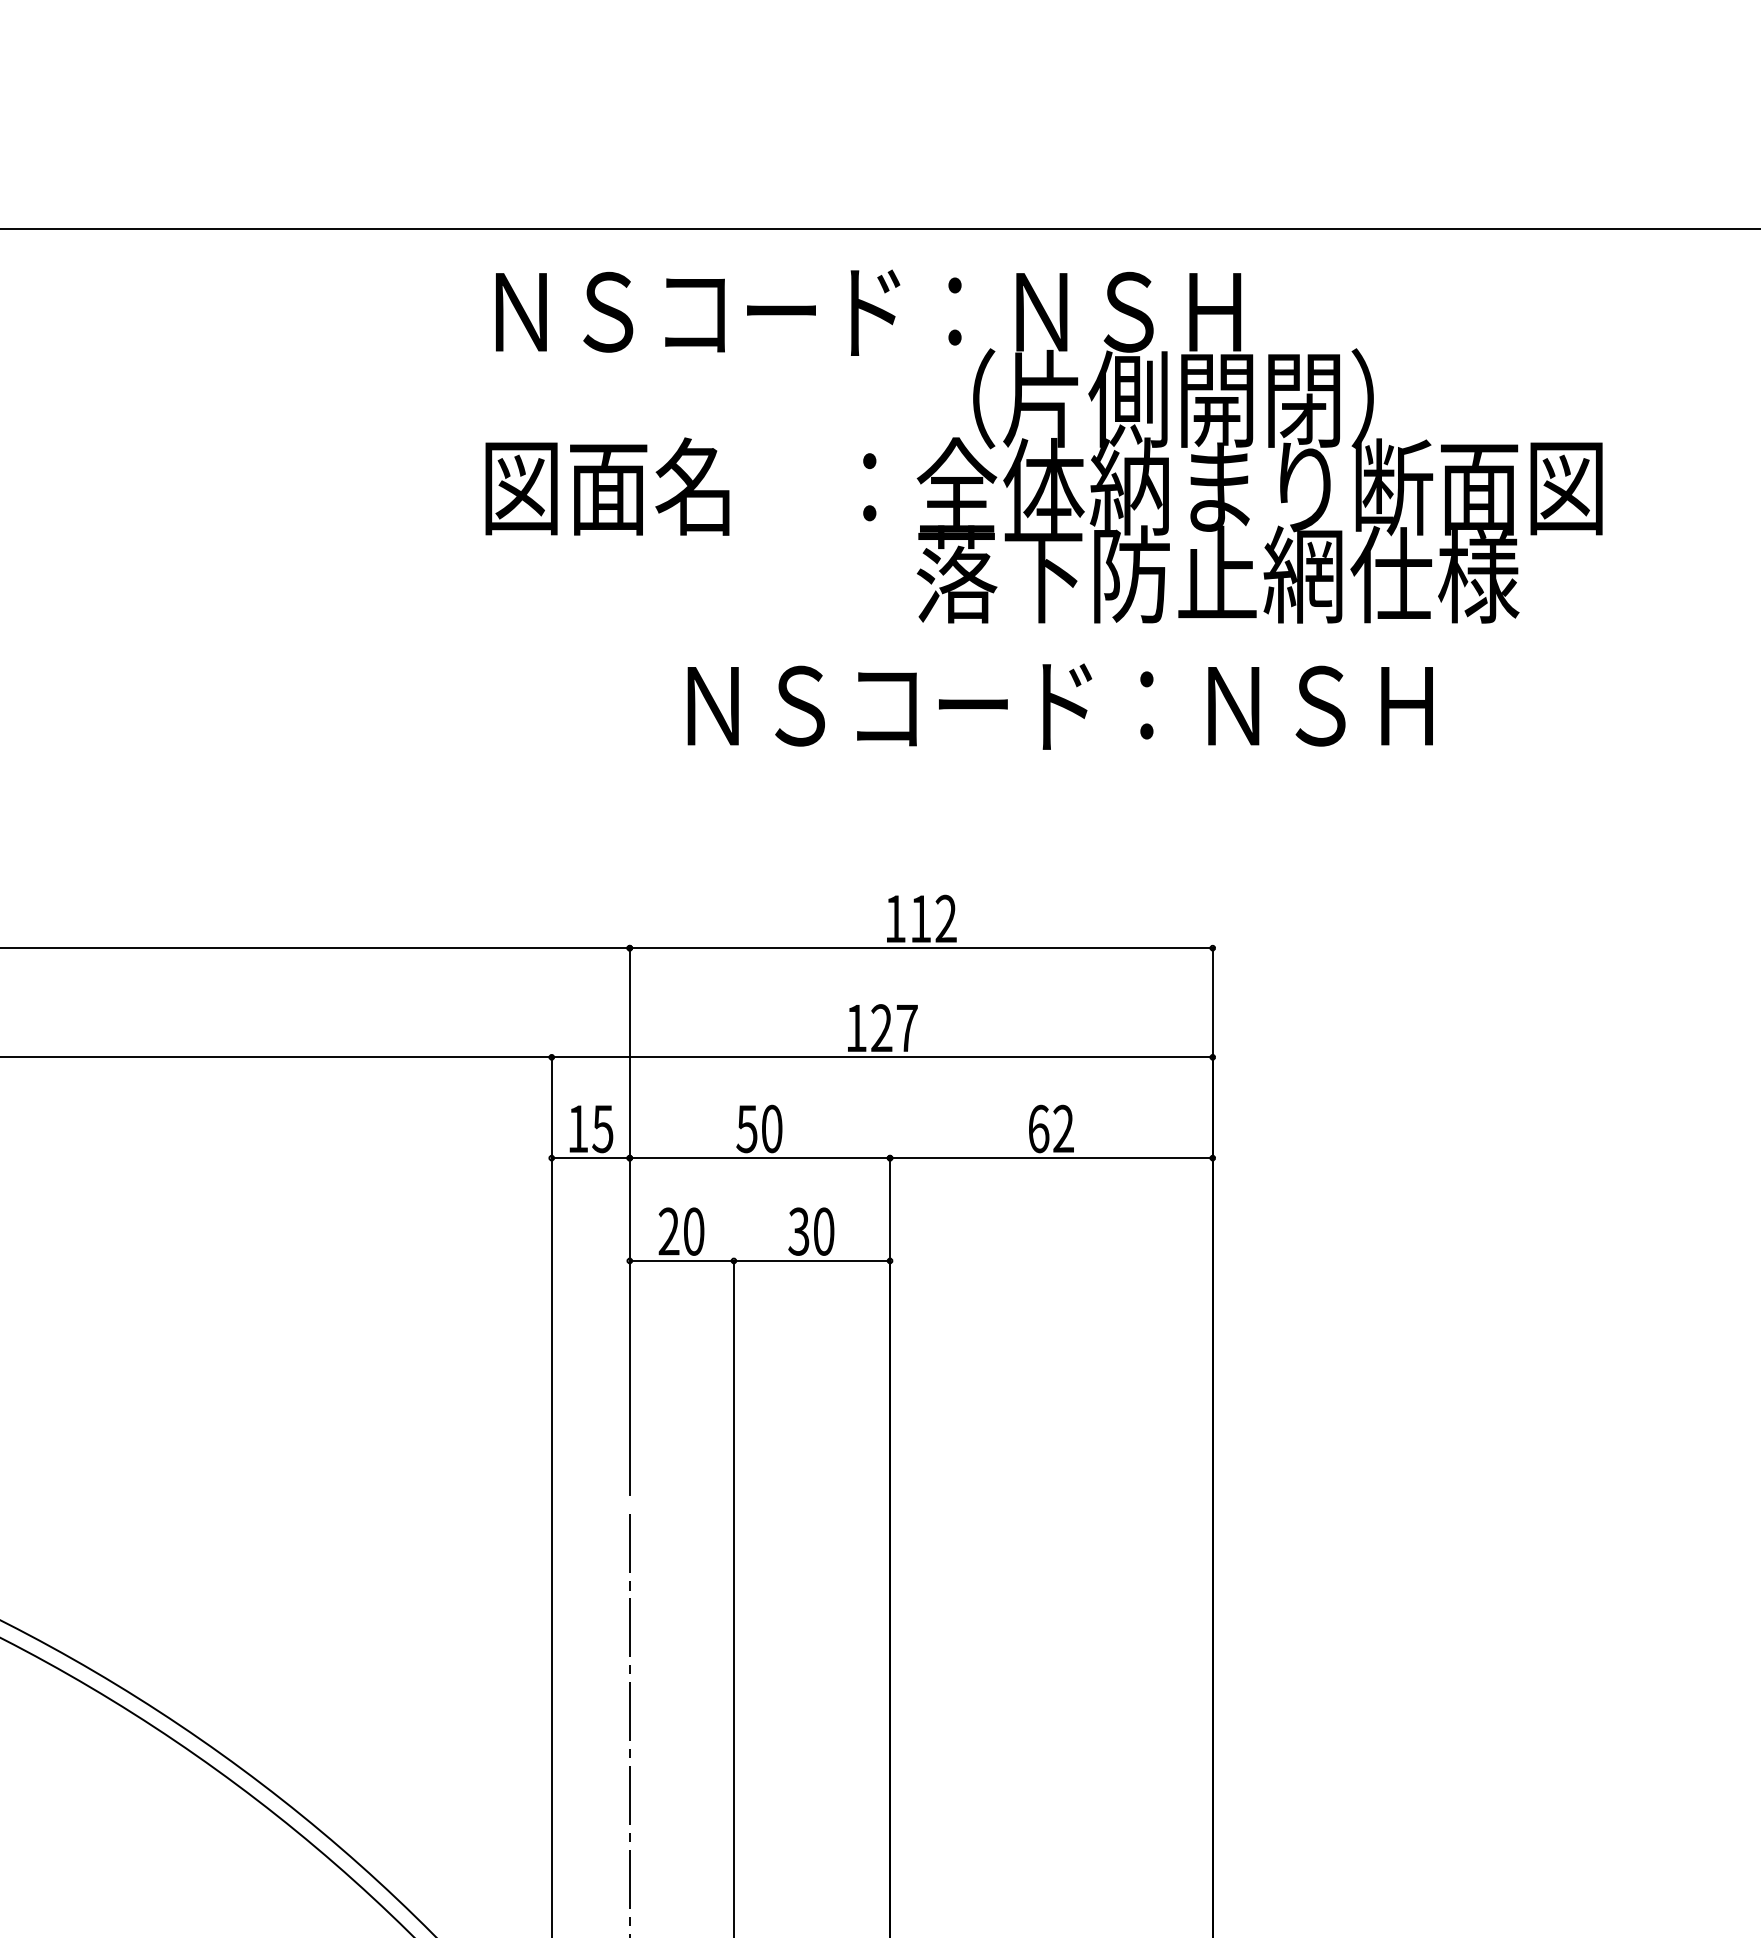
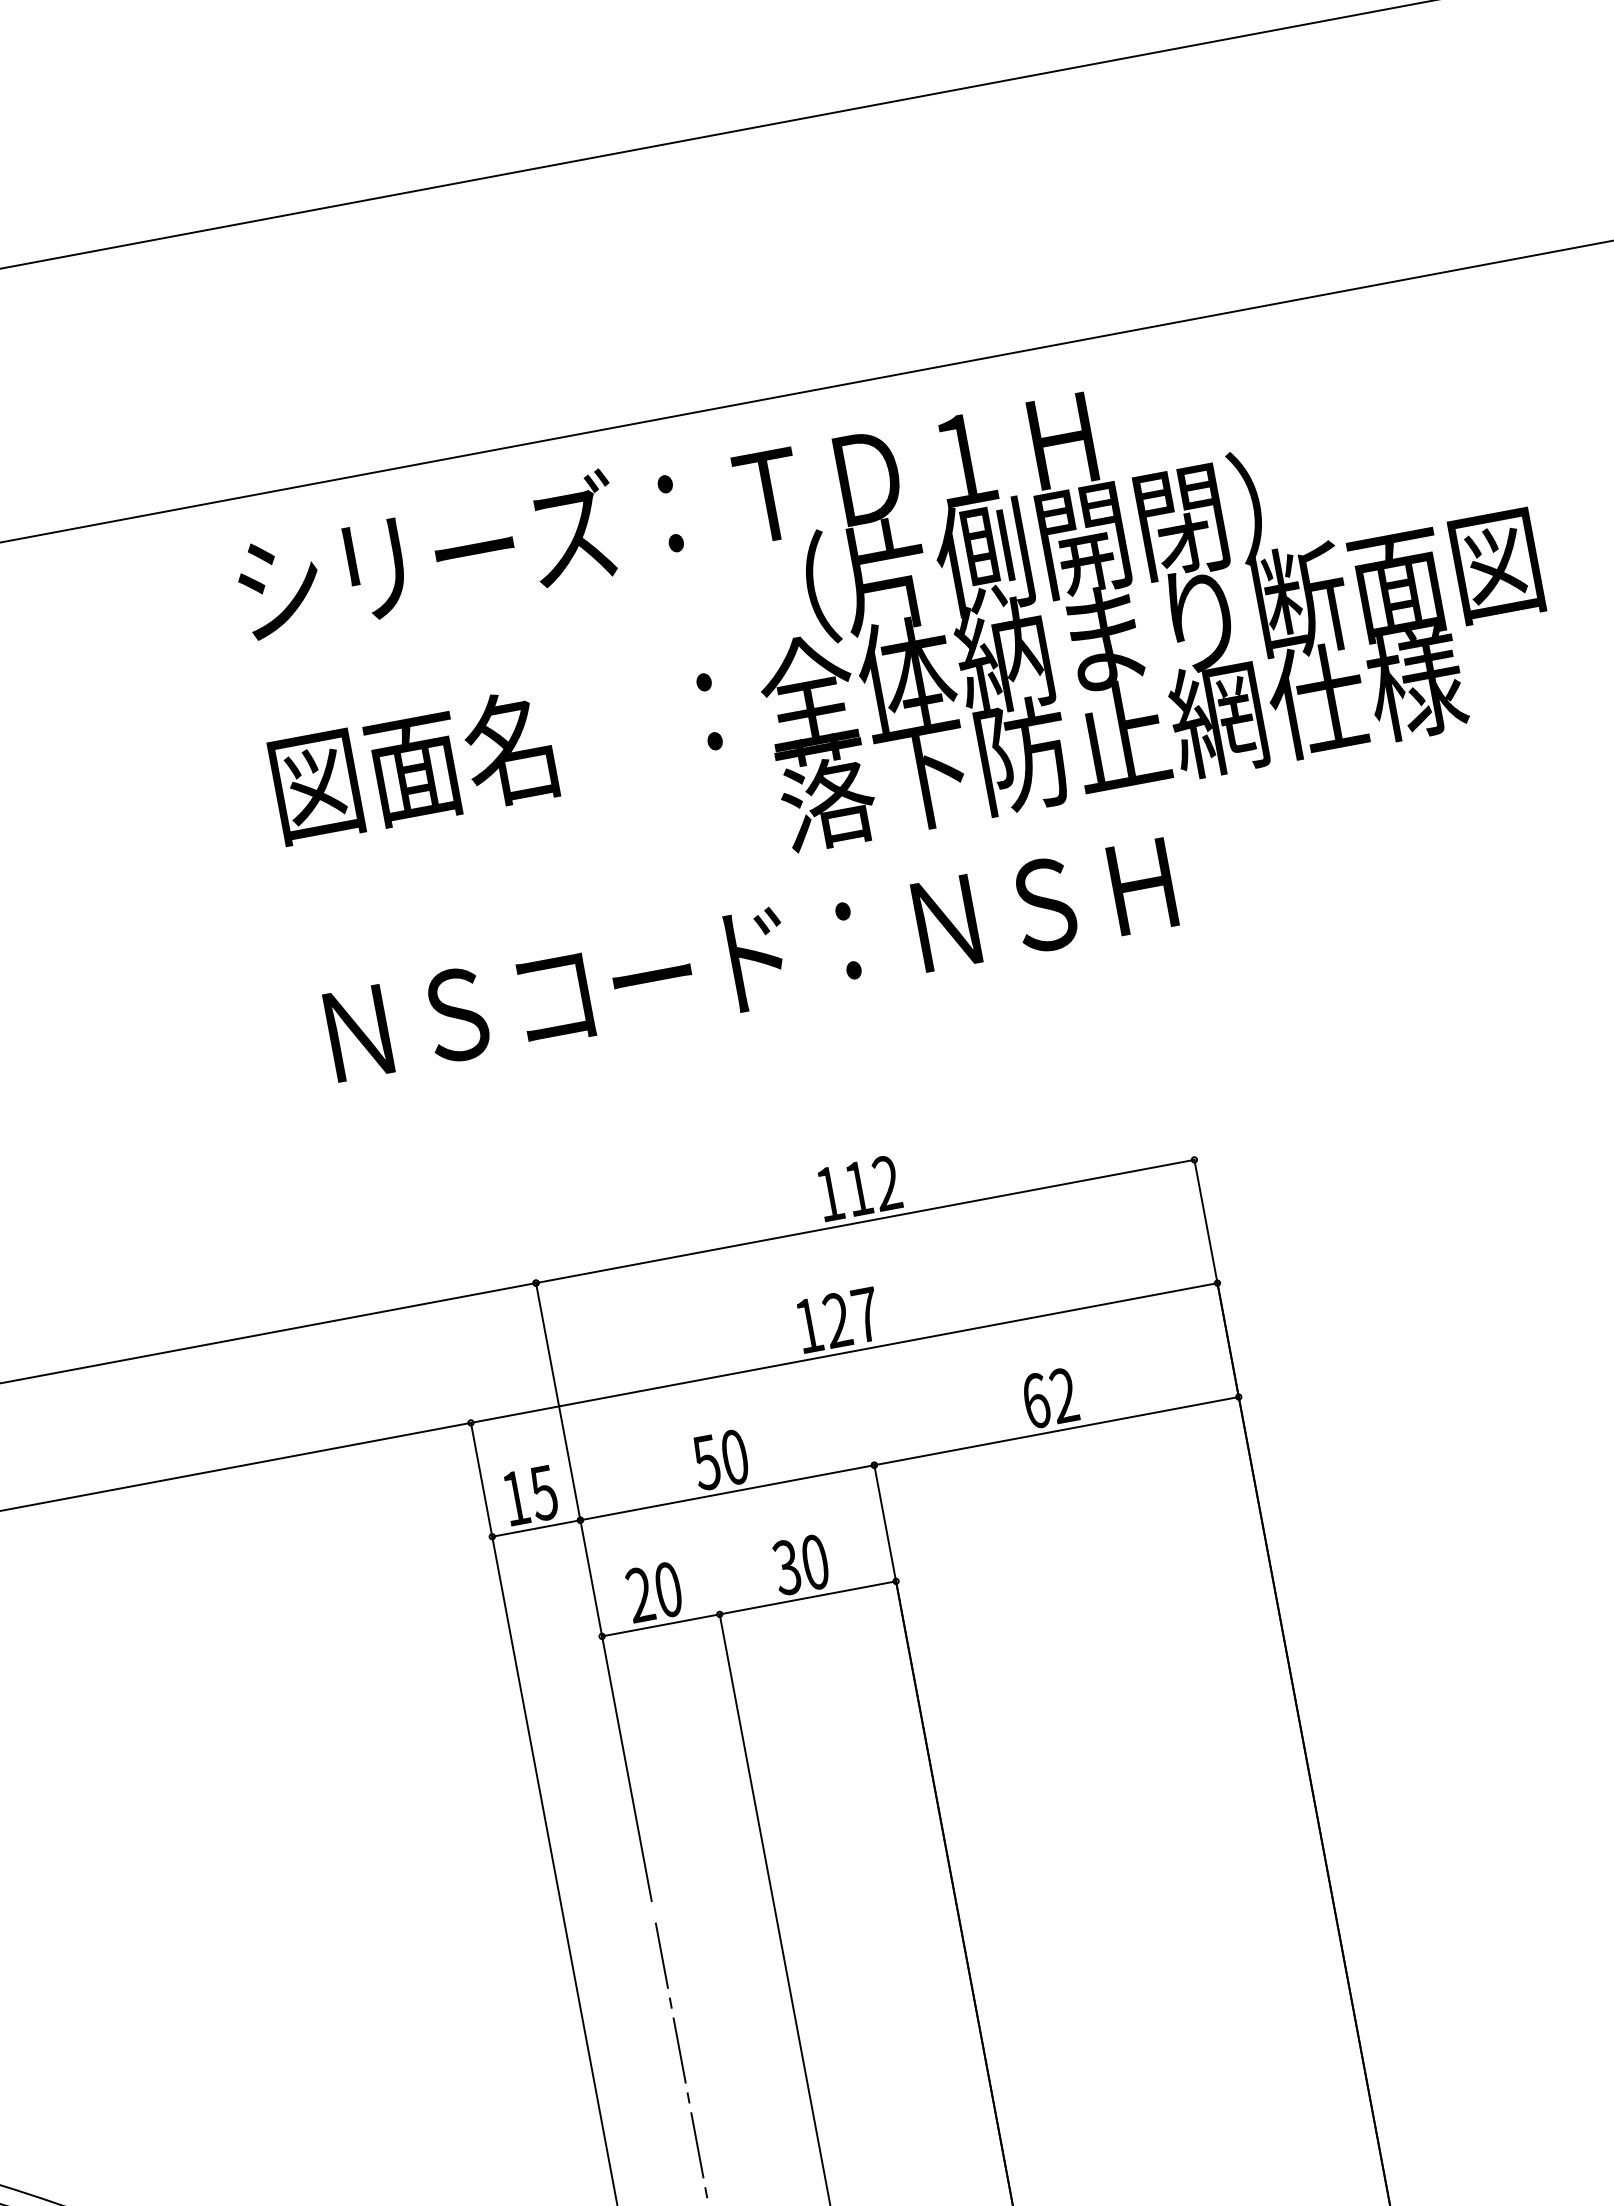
text: (820, 308) -> (616, 520), ＮＳコード：ＮＳＨ -> シリーズ：ＴＤ１Ｈ
text: (1059, 706) -> (750, 960), moved

